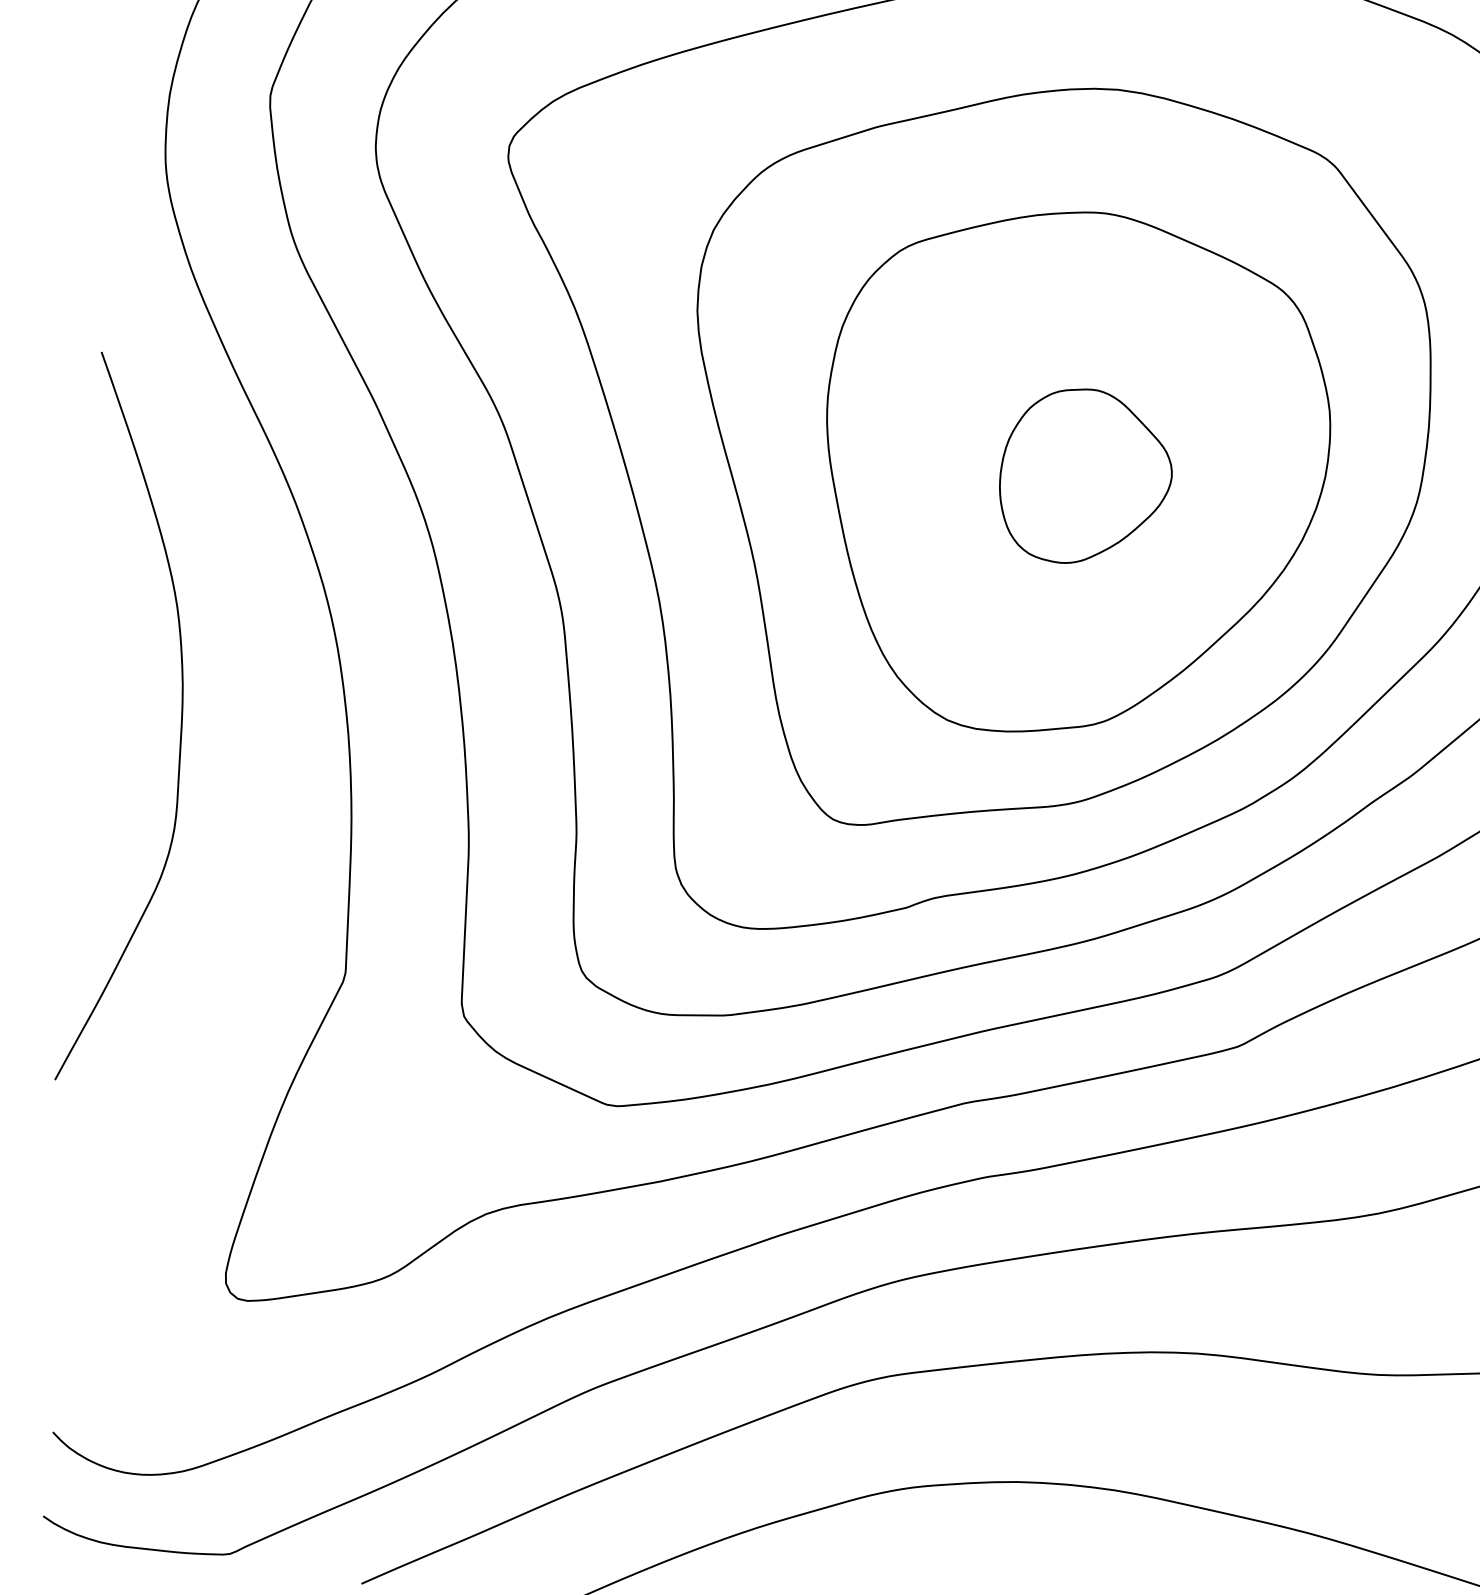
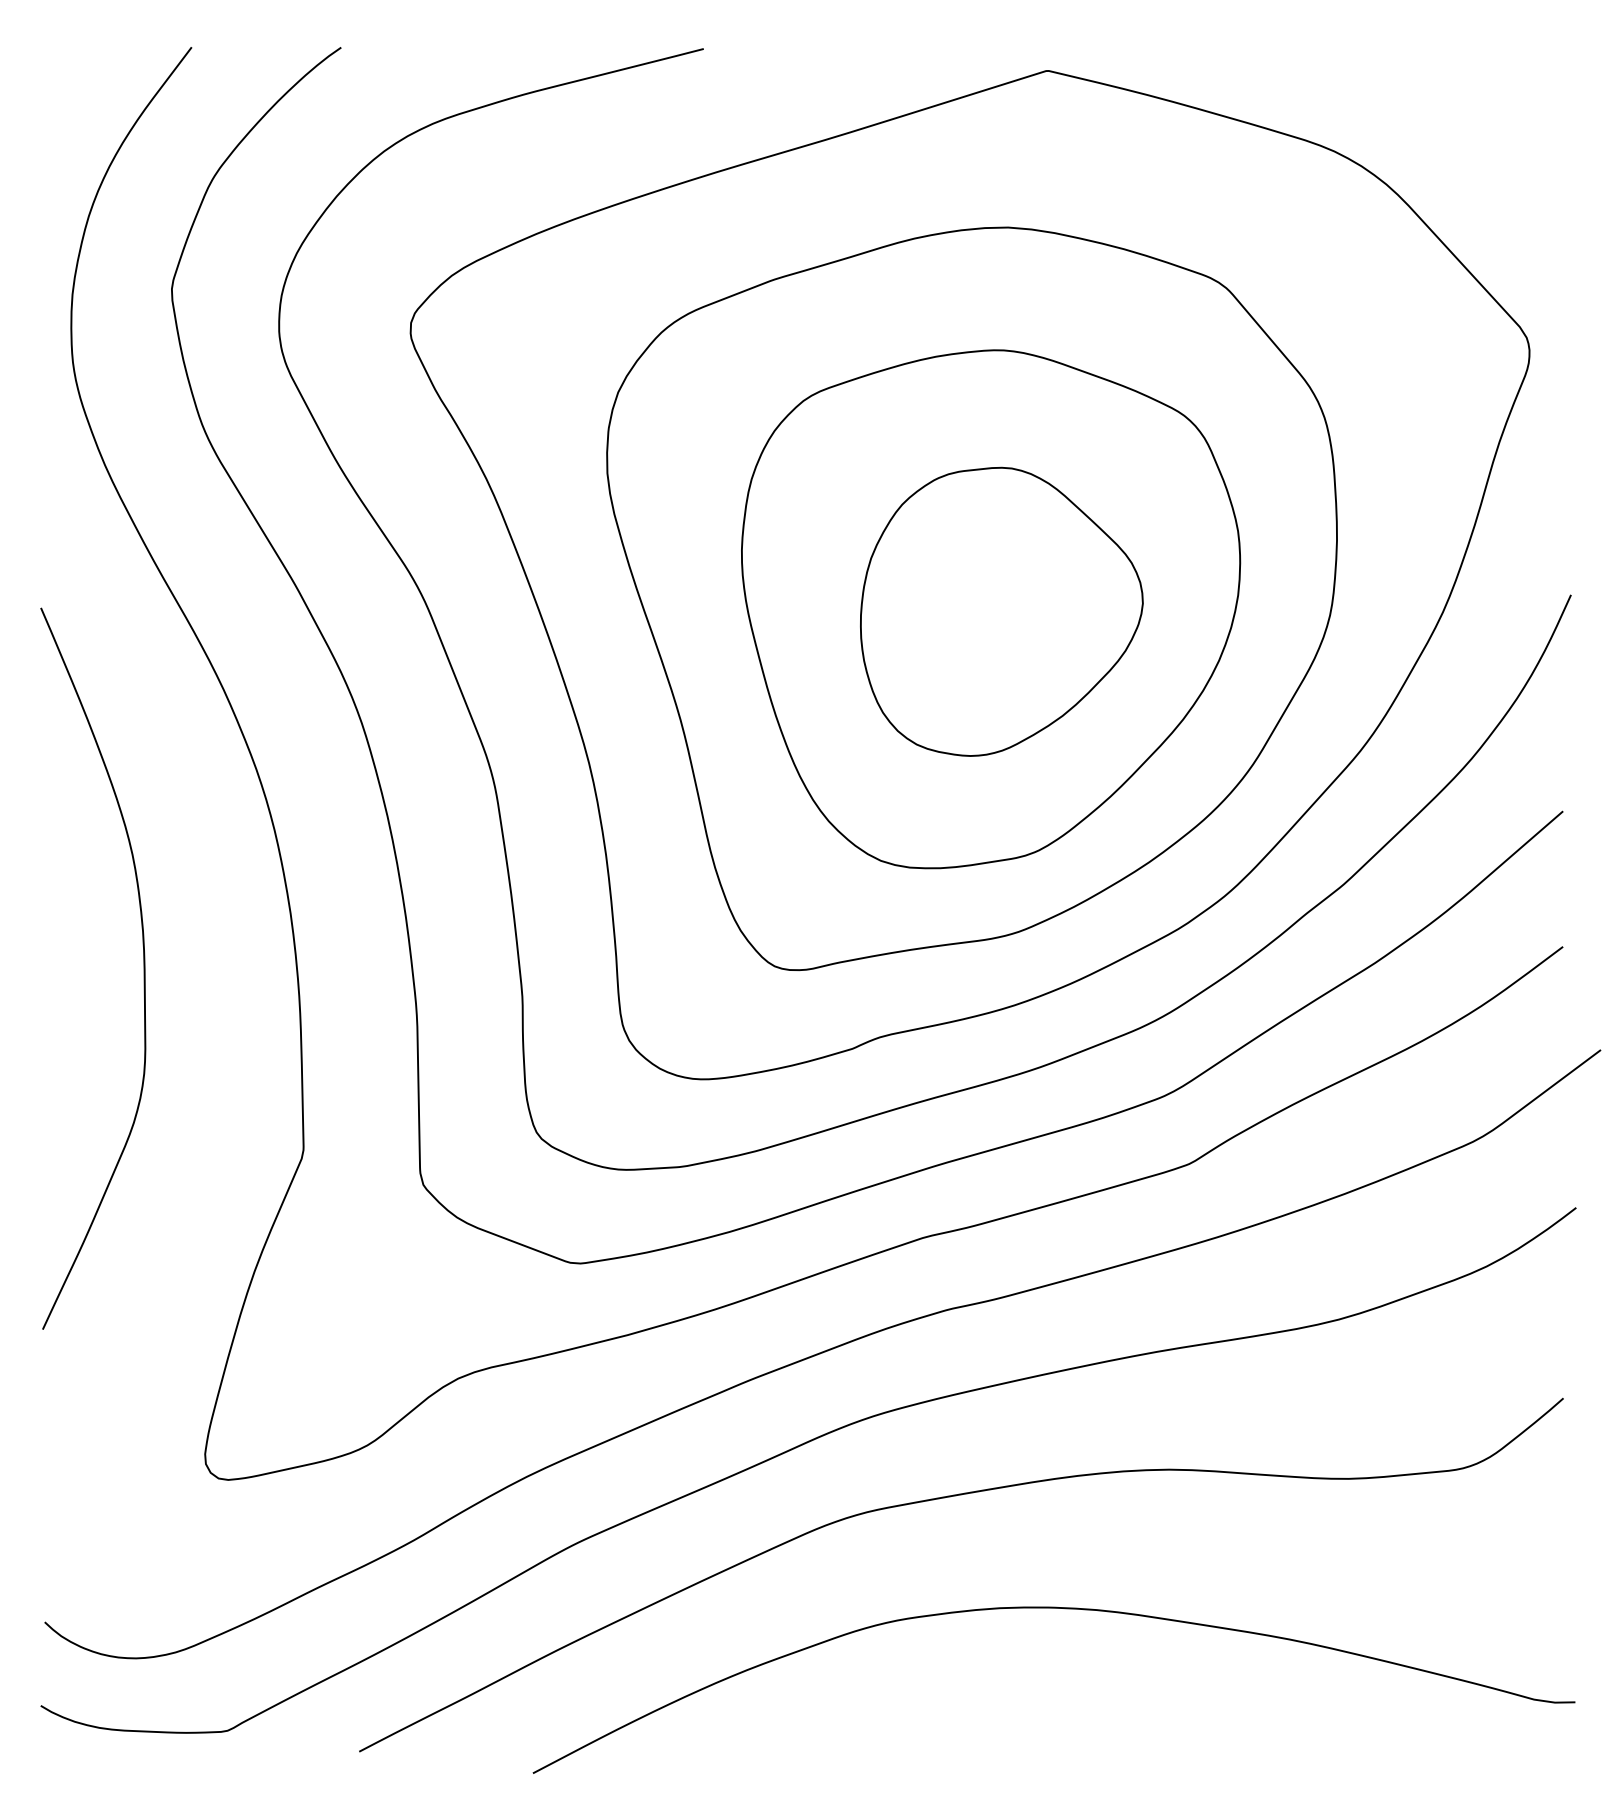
part: (1085, 476) -> (1001, 611), size x1.67
curve: (180, 722) -> (143, 968), moved

